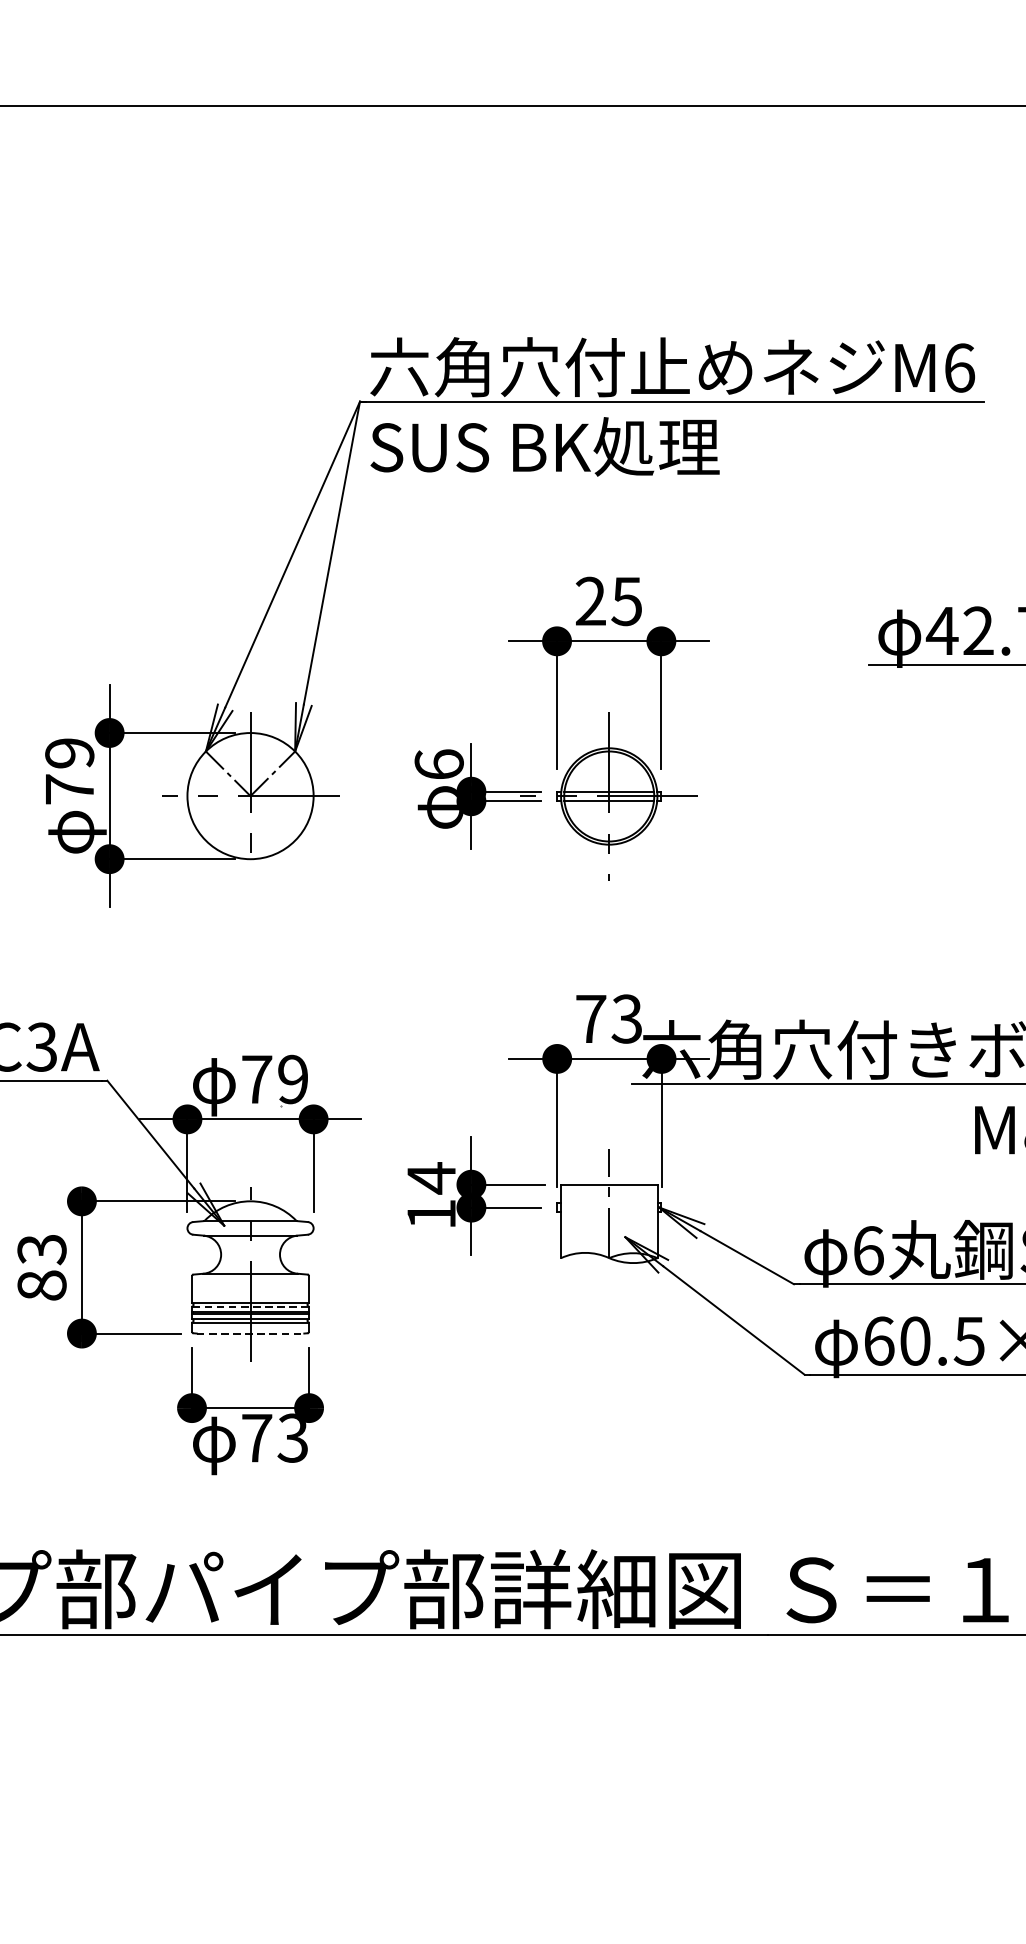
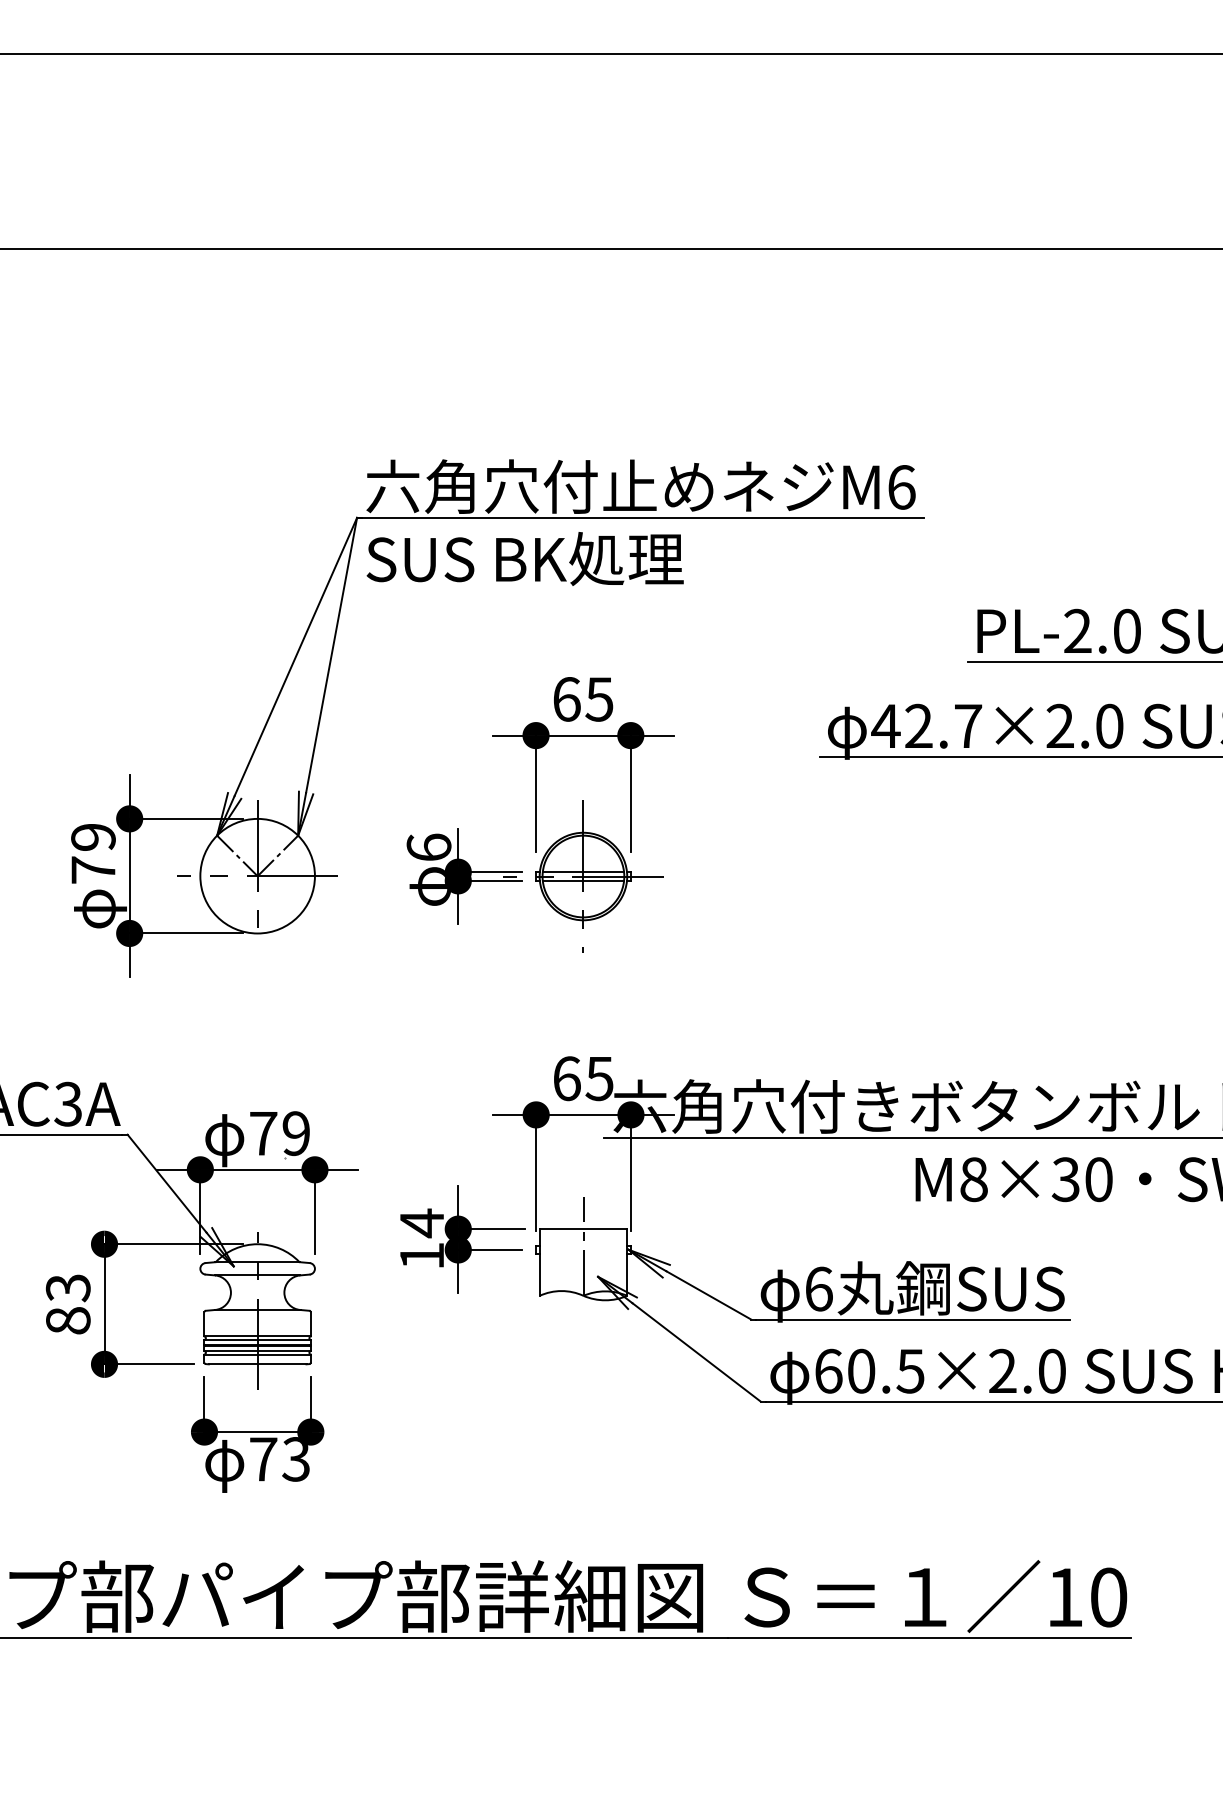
text: (590, 601) -> (566, 699), 25 -> 65
text: (609, 1018) -> (583, 1078), 73 -> 65
line: (250, 1307) -> (257, 1340), dashed -> solid
line: (250, 1333) -> (257, 1364), dashed -> solid

